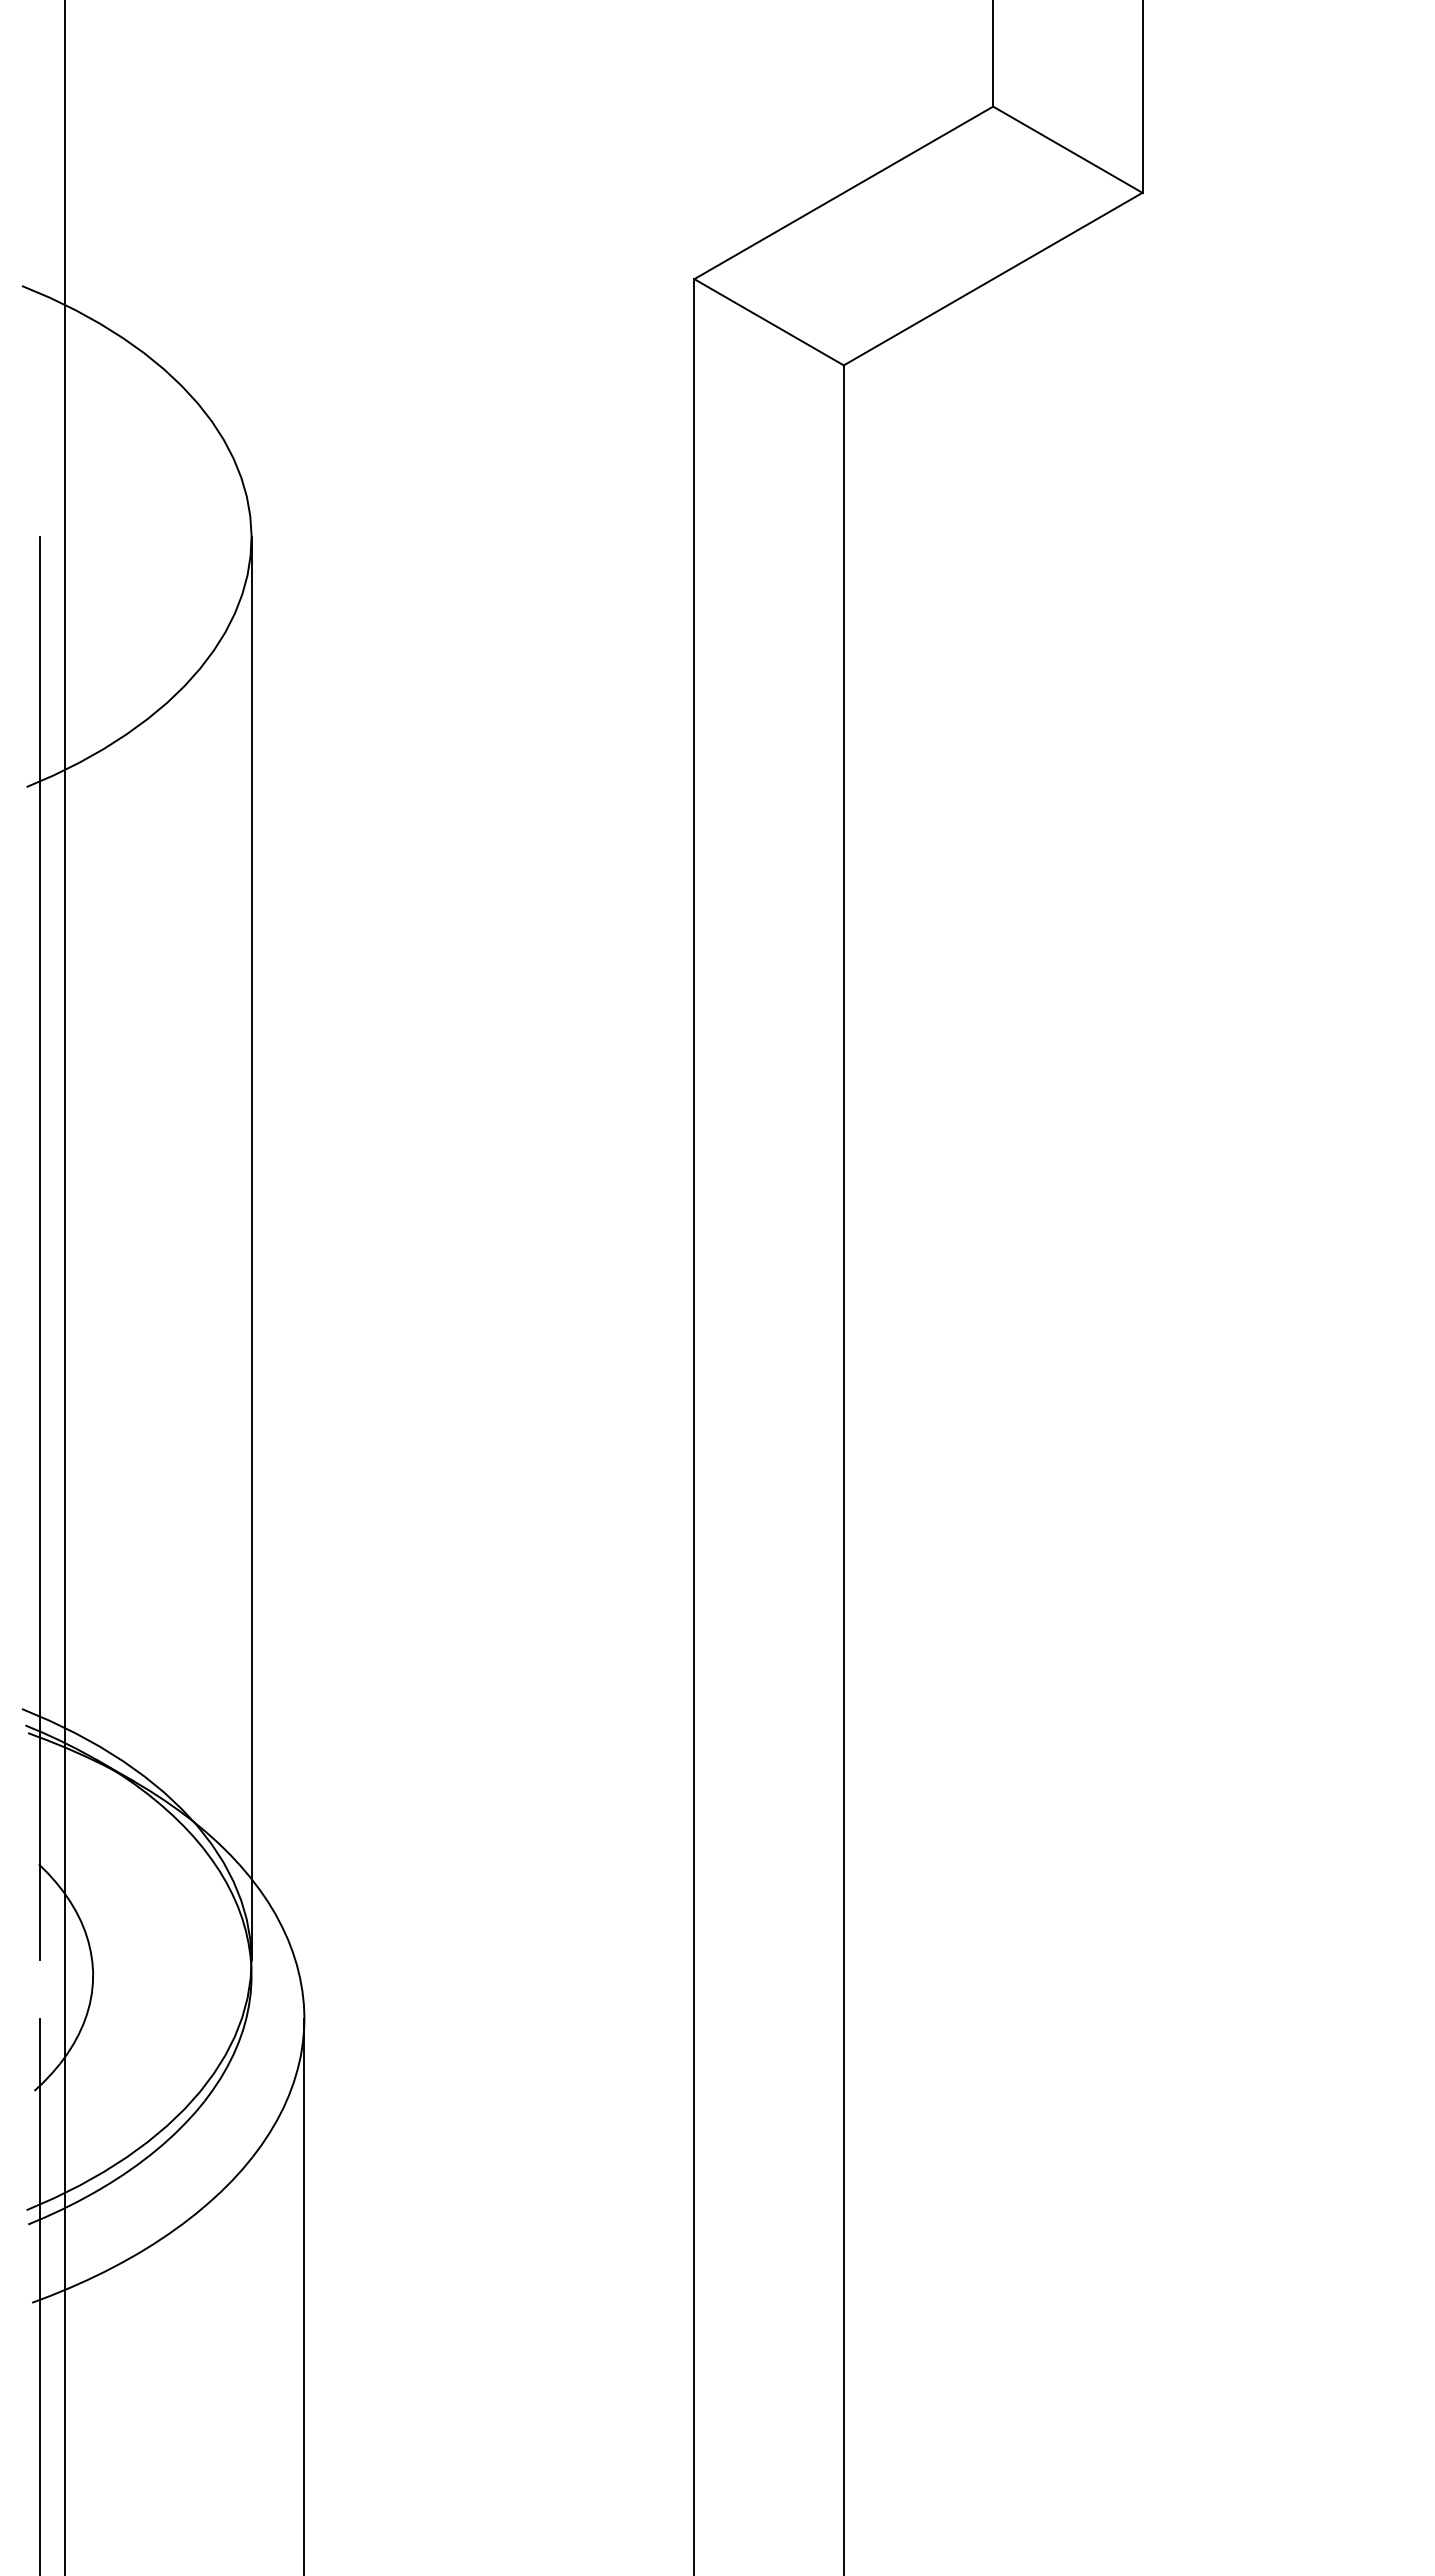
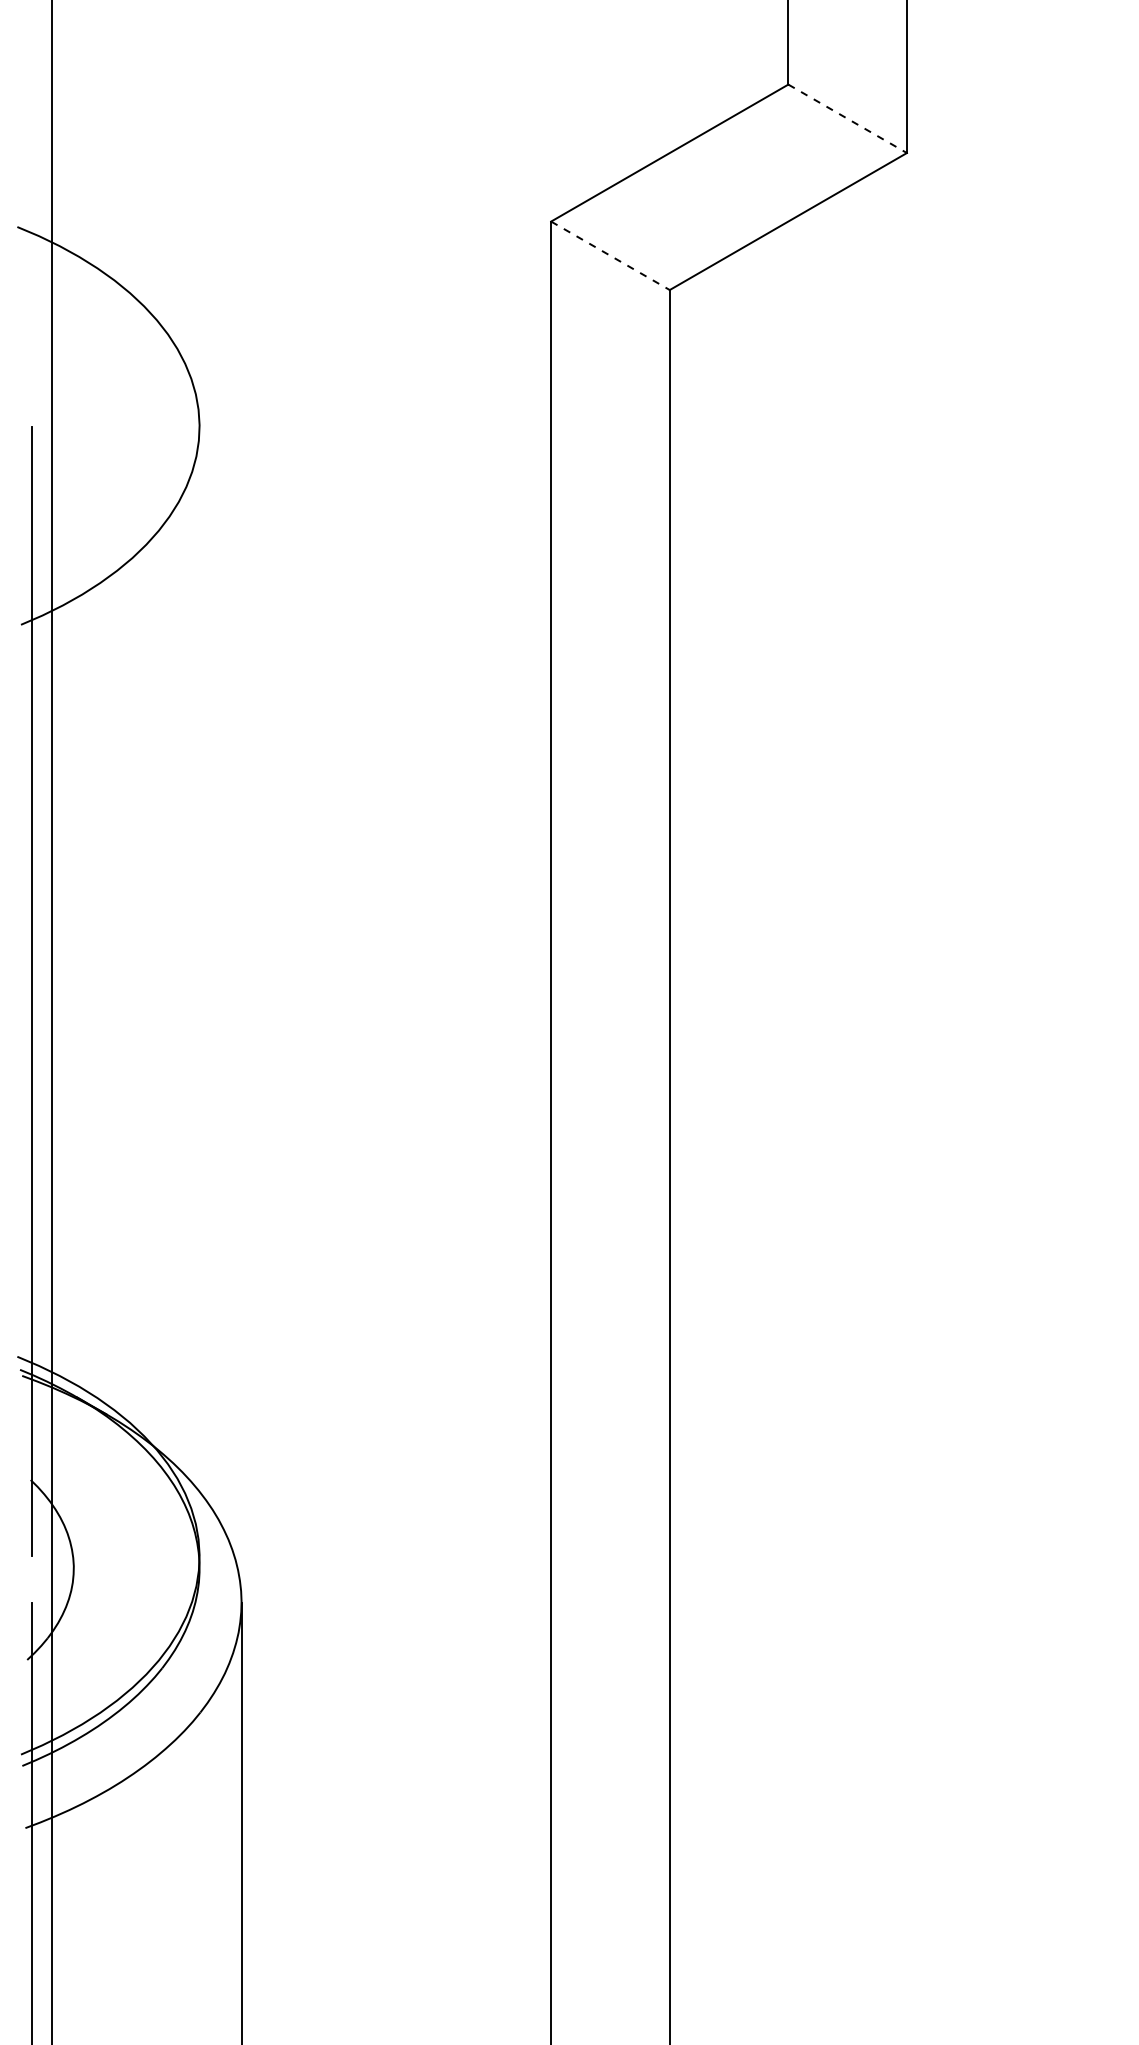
line: (1068, 149) -> (848, 118), solid -> dashed
line: (769, 322) -> (610, 255), solid -> dashed
line: (251, 1248) -> (199, 991), removed

